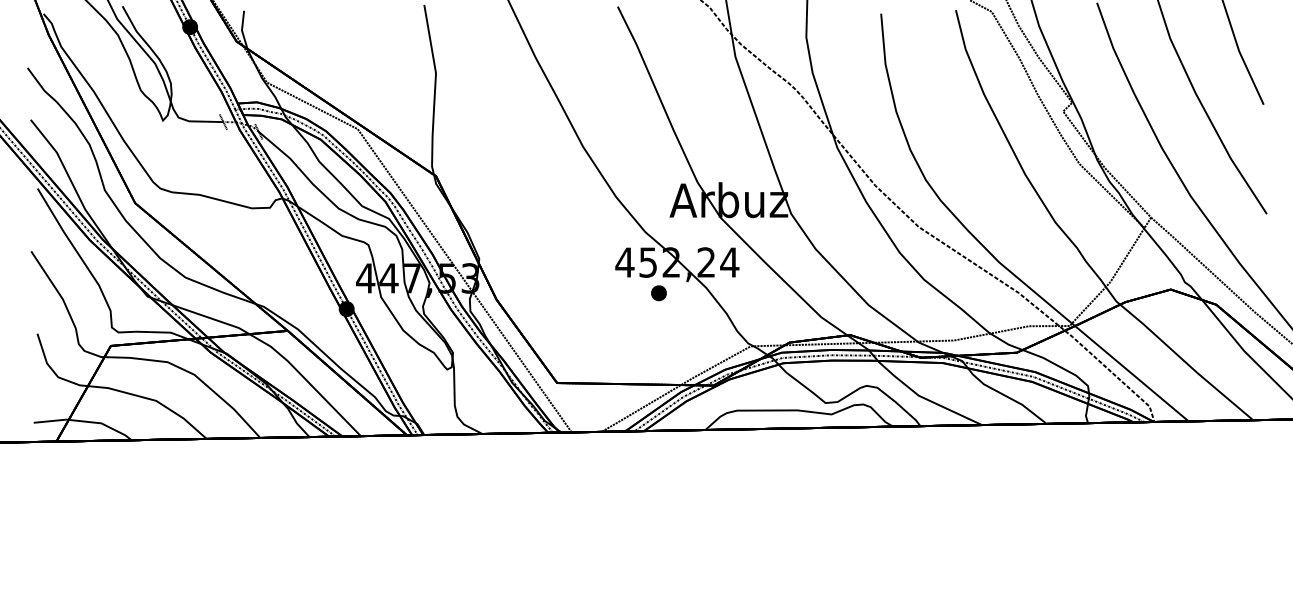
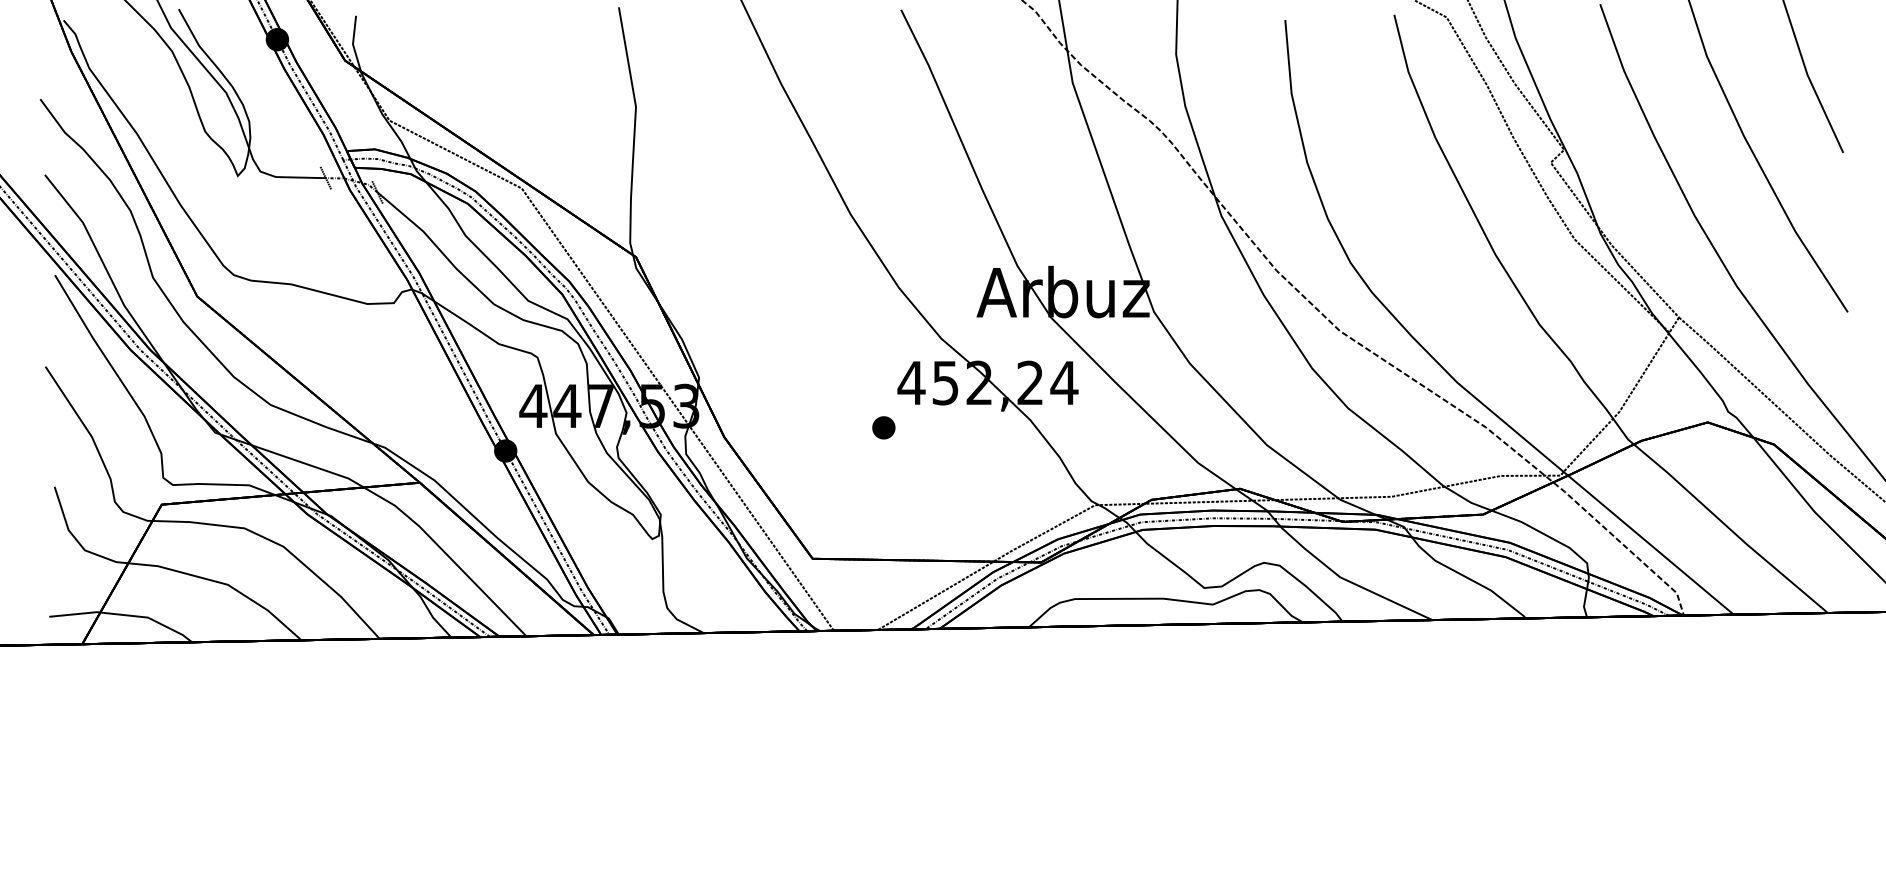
part: (658, 293) -> (883, 428), moved

